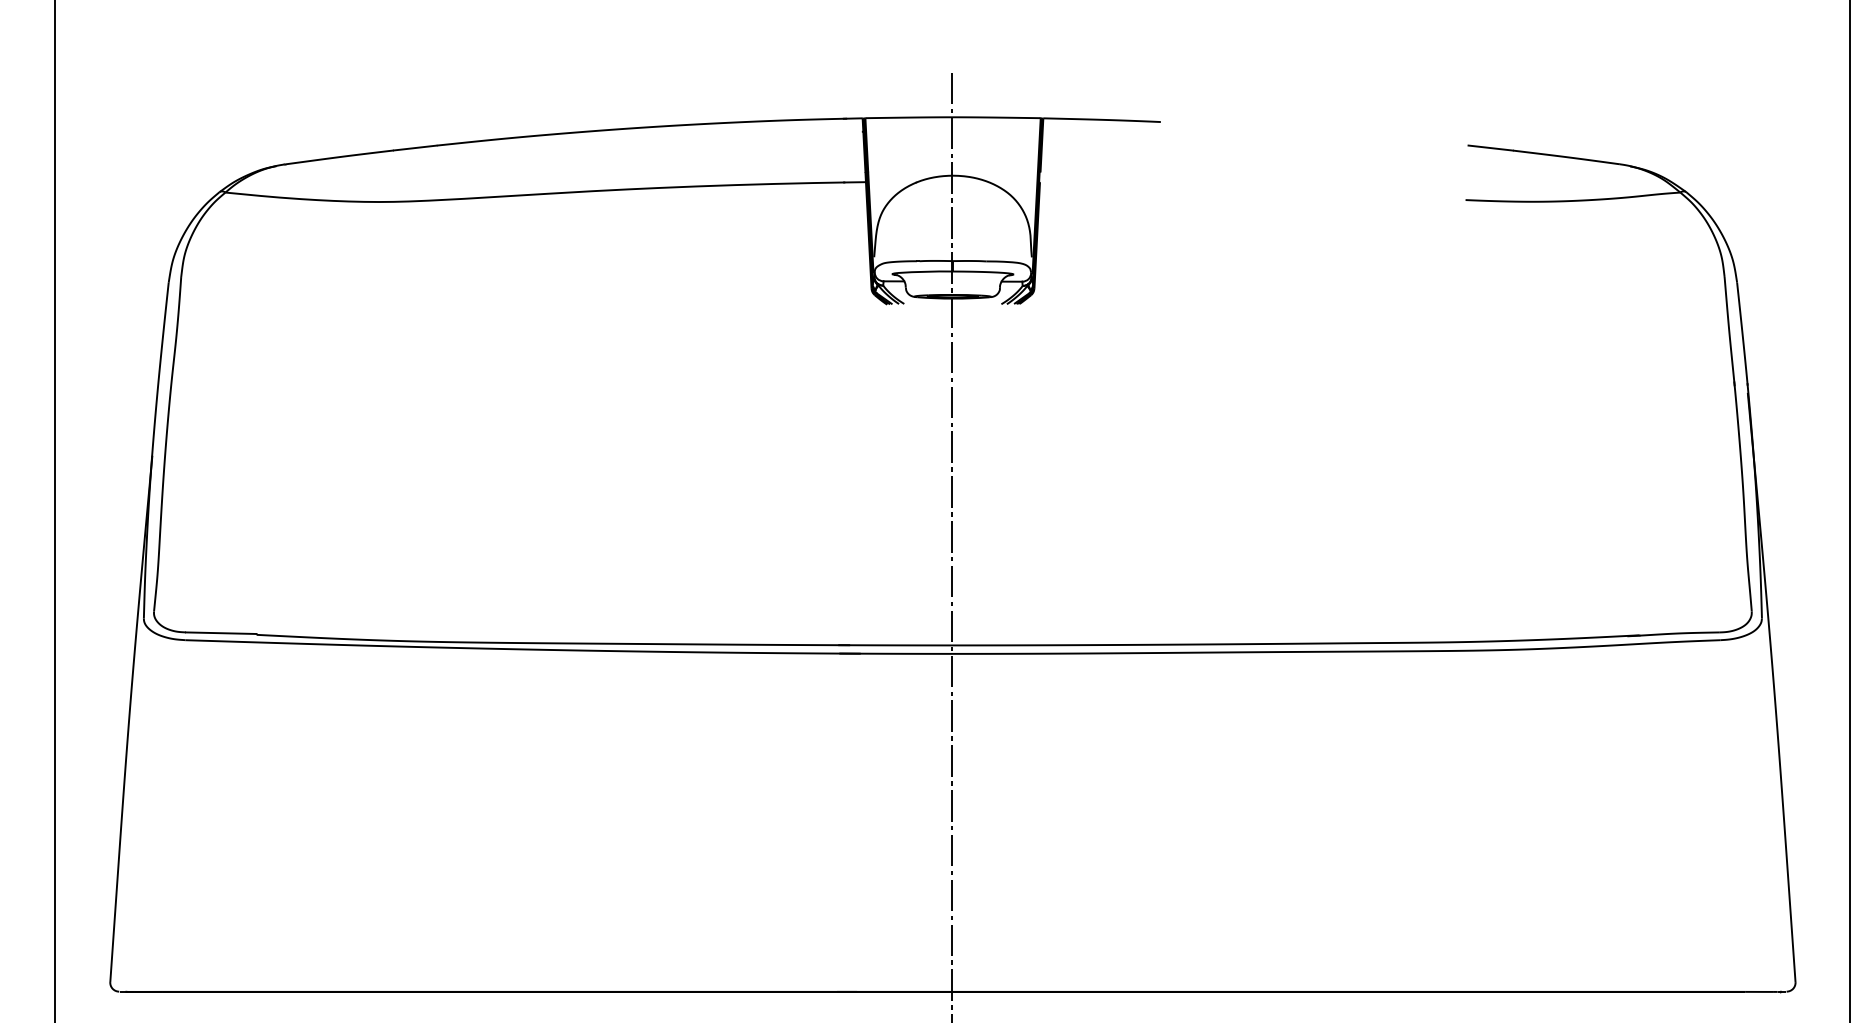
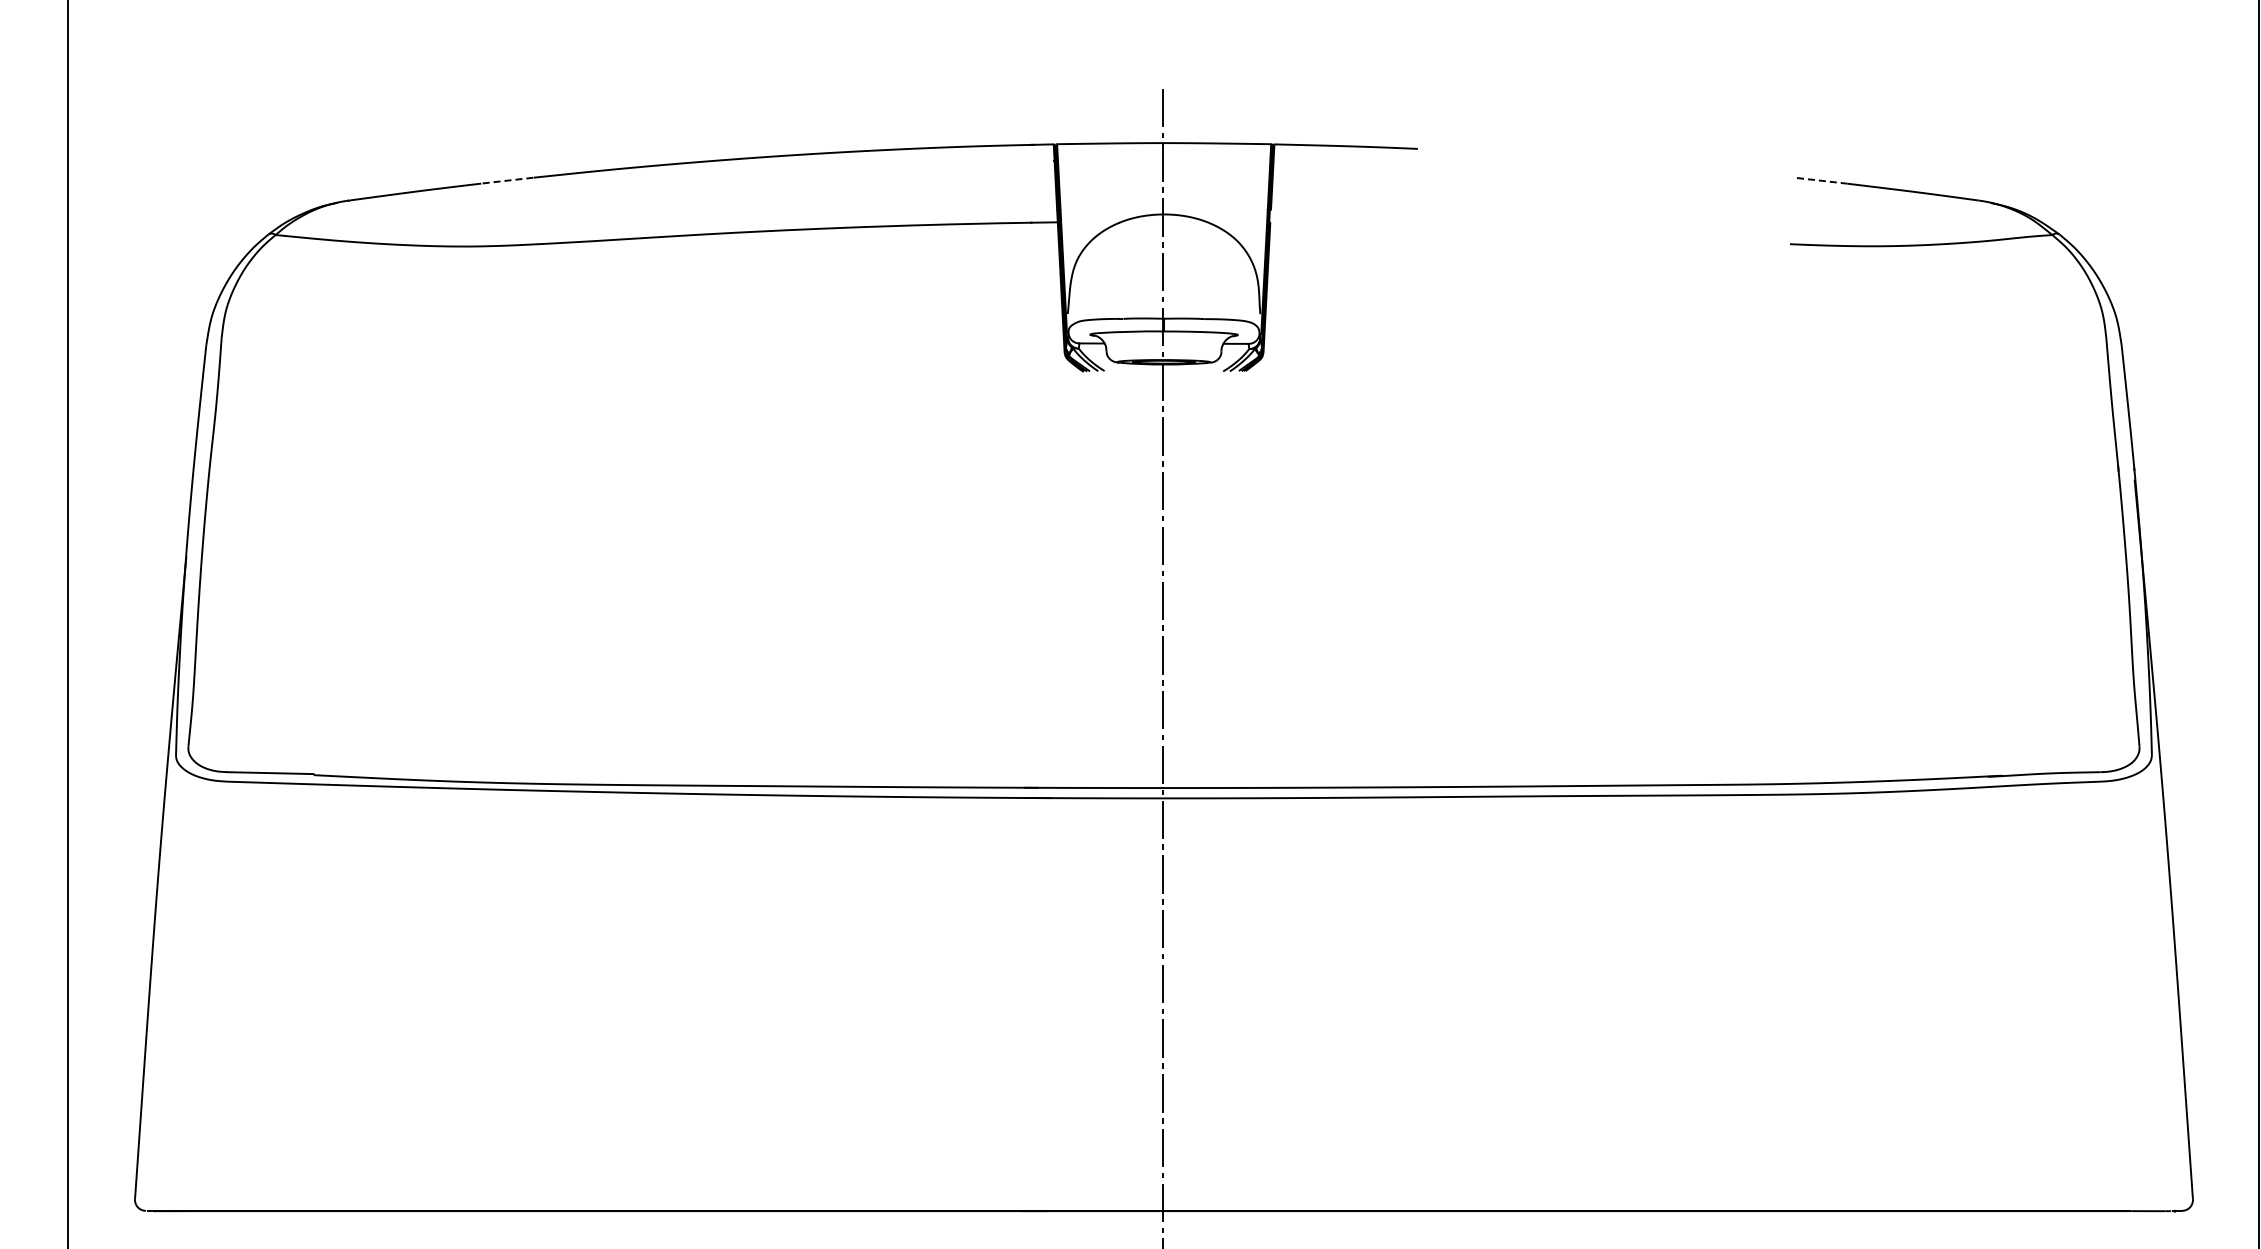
line: (414, 147) -> (506, 180), solid -> dashed
line: (1490, 147) -> (1820, 180), solid -> dashed

